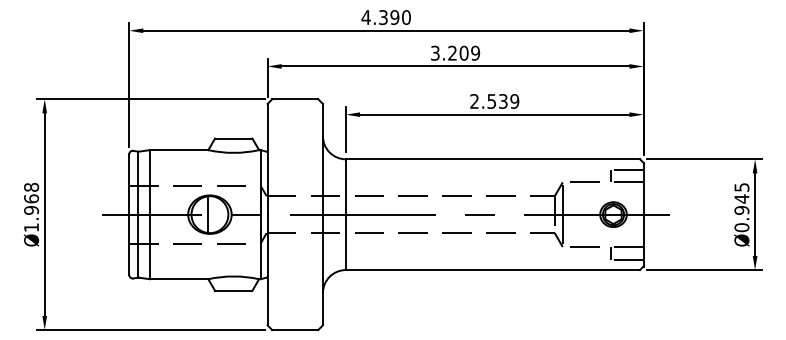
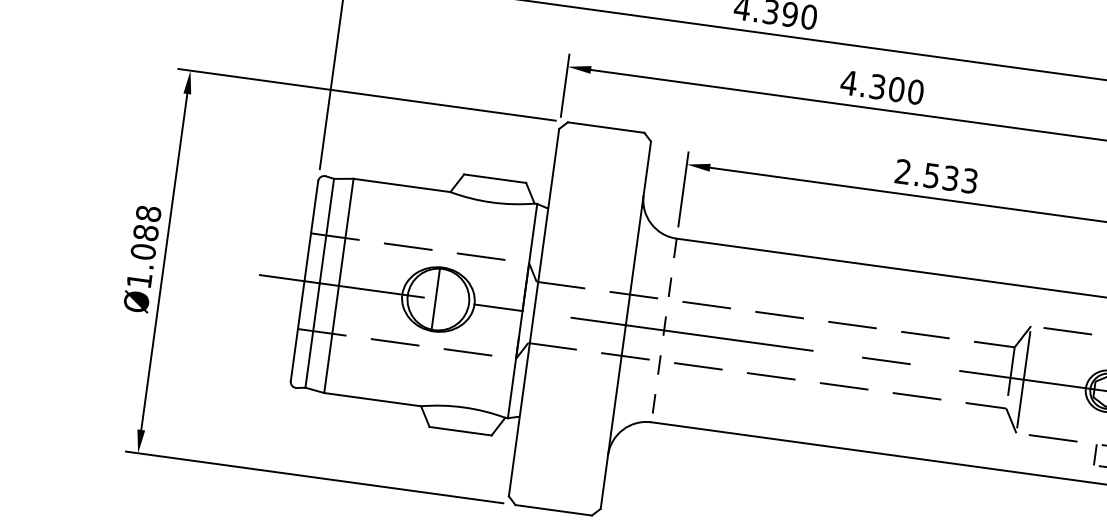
text: (454, 52) -> (880, 86), 3.209 -> 4.300
text: (514, 101) -> (969, 181), 2.539 -> 2.533
text: (31, 204) -> (144, 242), Ø1.968 -> Ø1.088
line: (346, 215) -> (664, 331), solid -> dashed

